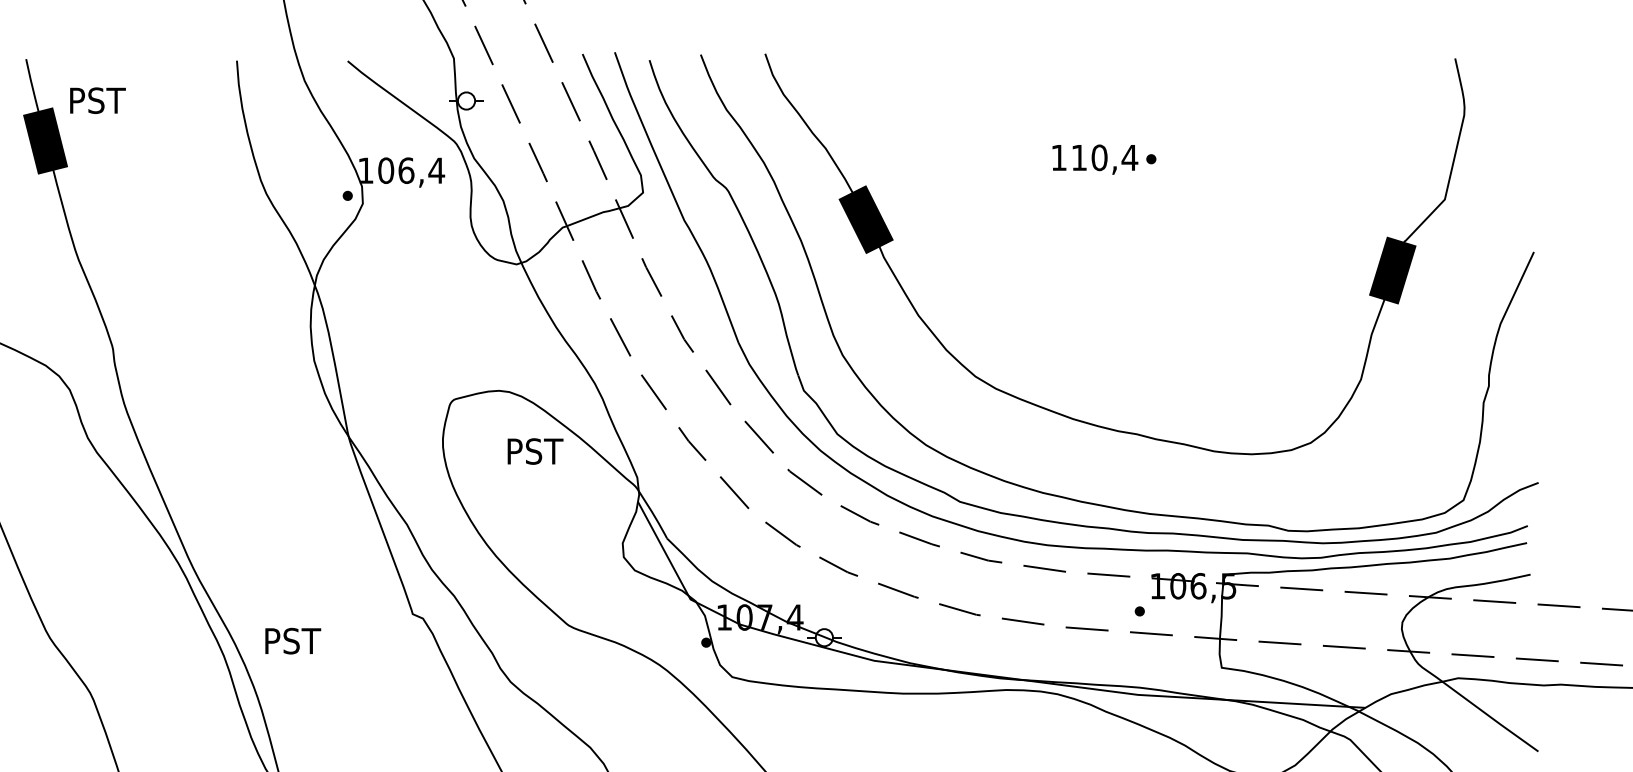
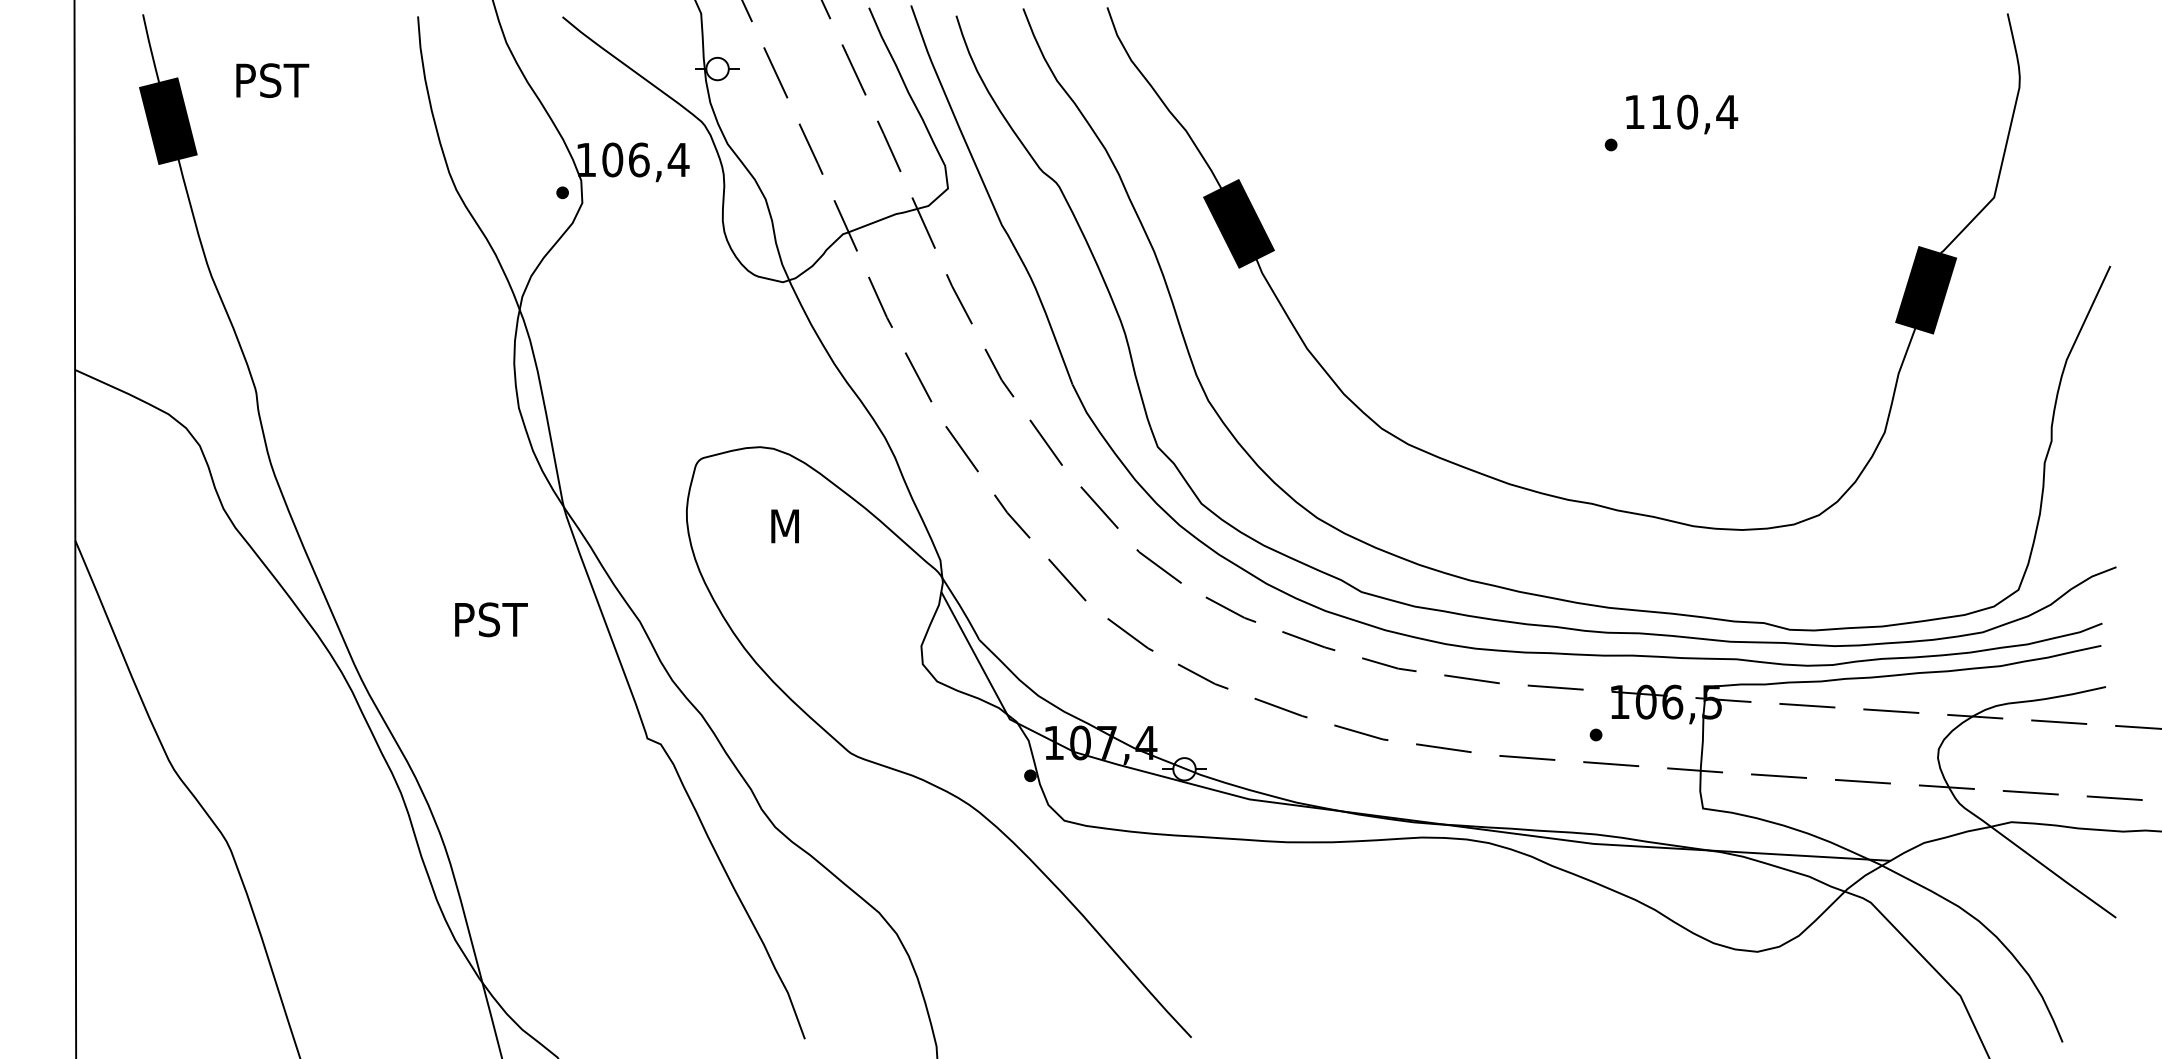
text: (97, 100) -> (272, 80), moved
text: (1095, 159) -> (1682, 114), moved
text: (536, 451) -> (809, 526), PST -> M
text: (293, 640) -> (491, 619), moved

